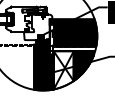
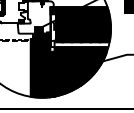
fill: (63, 70) -> (67, 72), added

